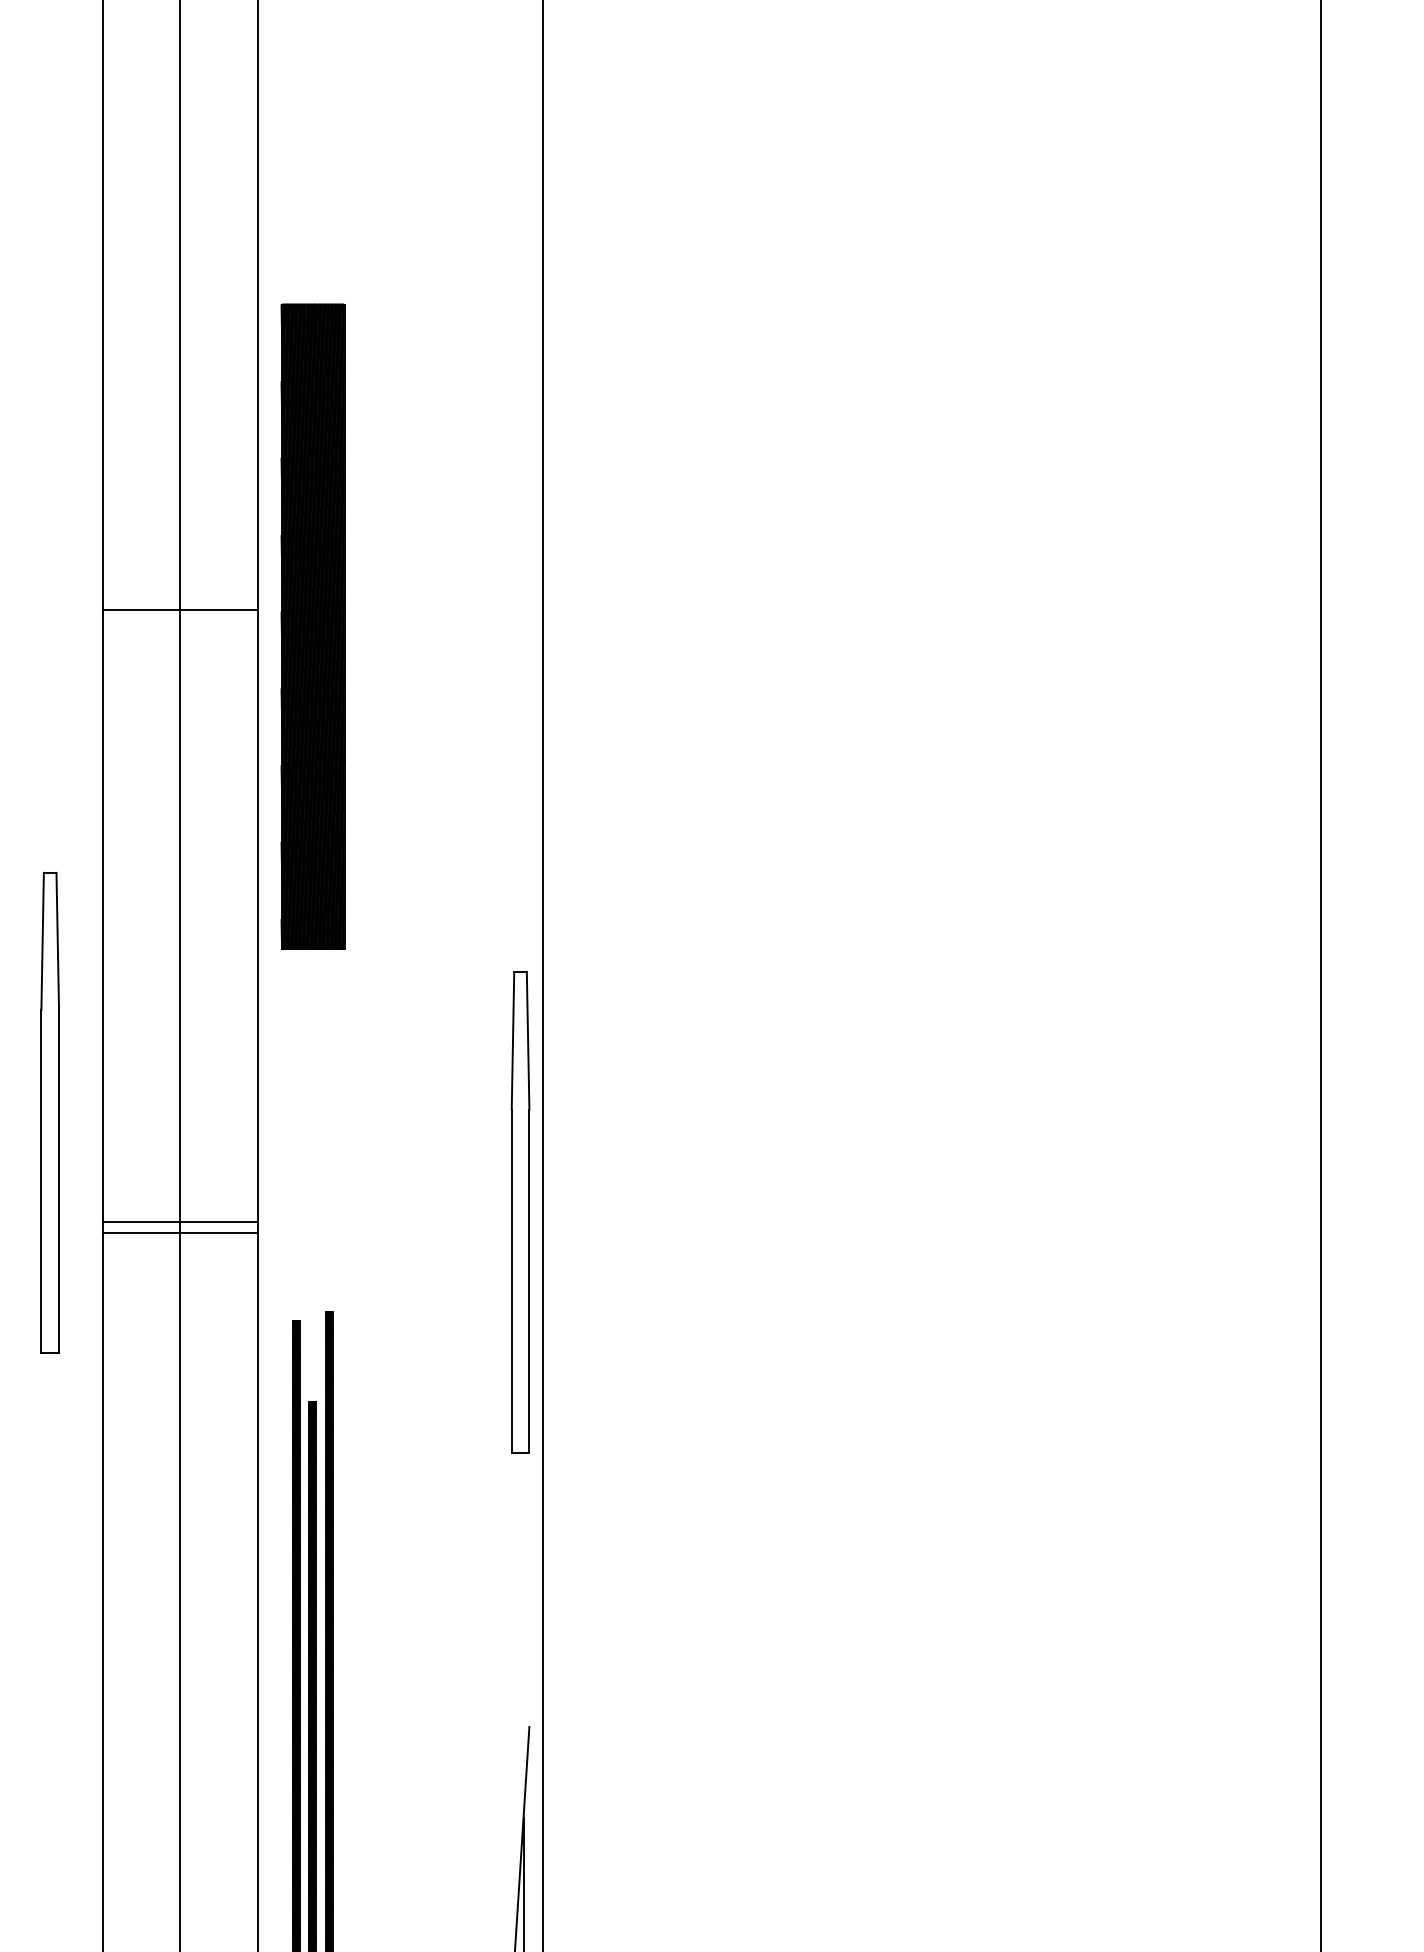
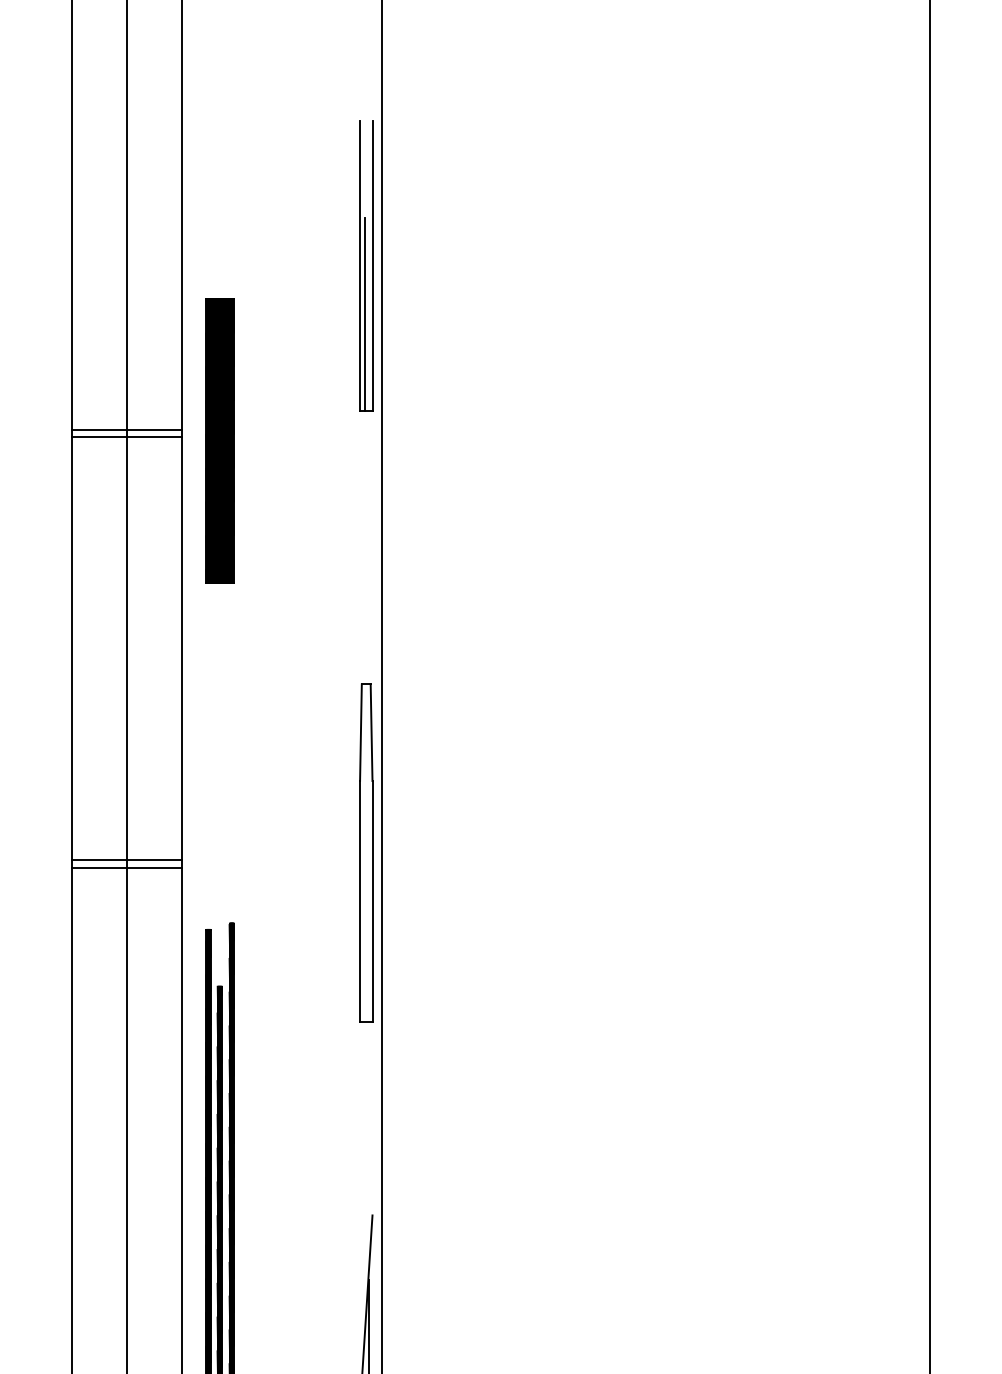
part: (520, 377) -> (366, 265), added
line: (179, 621) -> (126, 437), added
part: (311, 625) -> (219, 440), size x0.62
part: (50, 1111) -> (35, 782), removed

